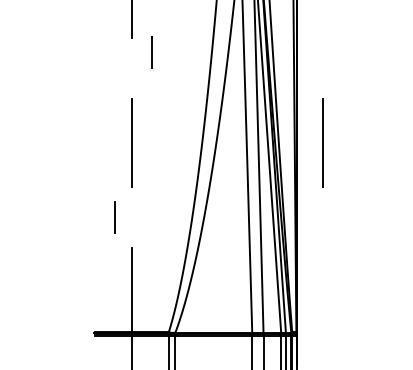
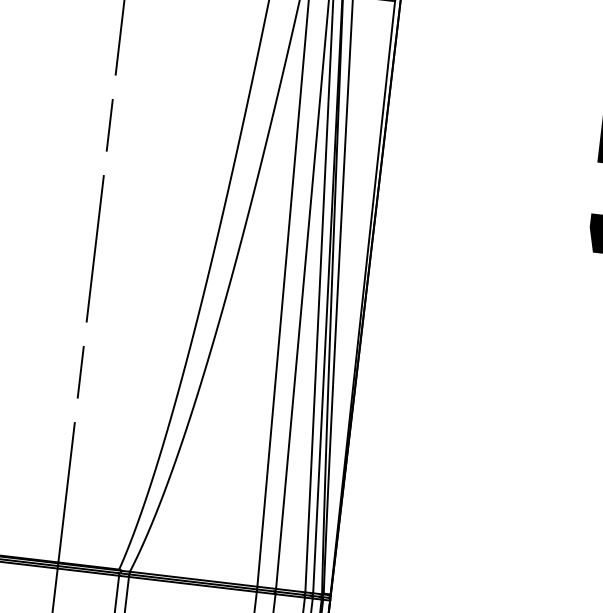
line: (151, 52) -> (108, 125), moved
line: (322, 142) -> (410, 284), removed
line: (114, 217) -> (79, 372), moved

